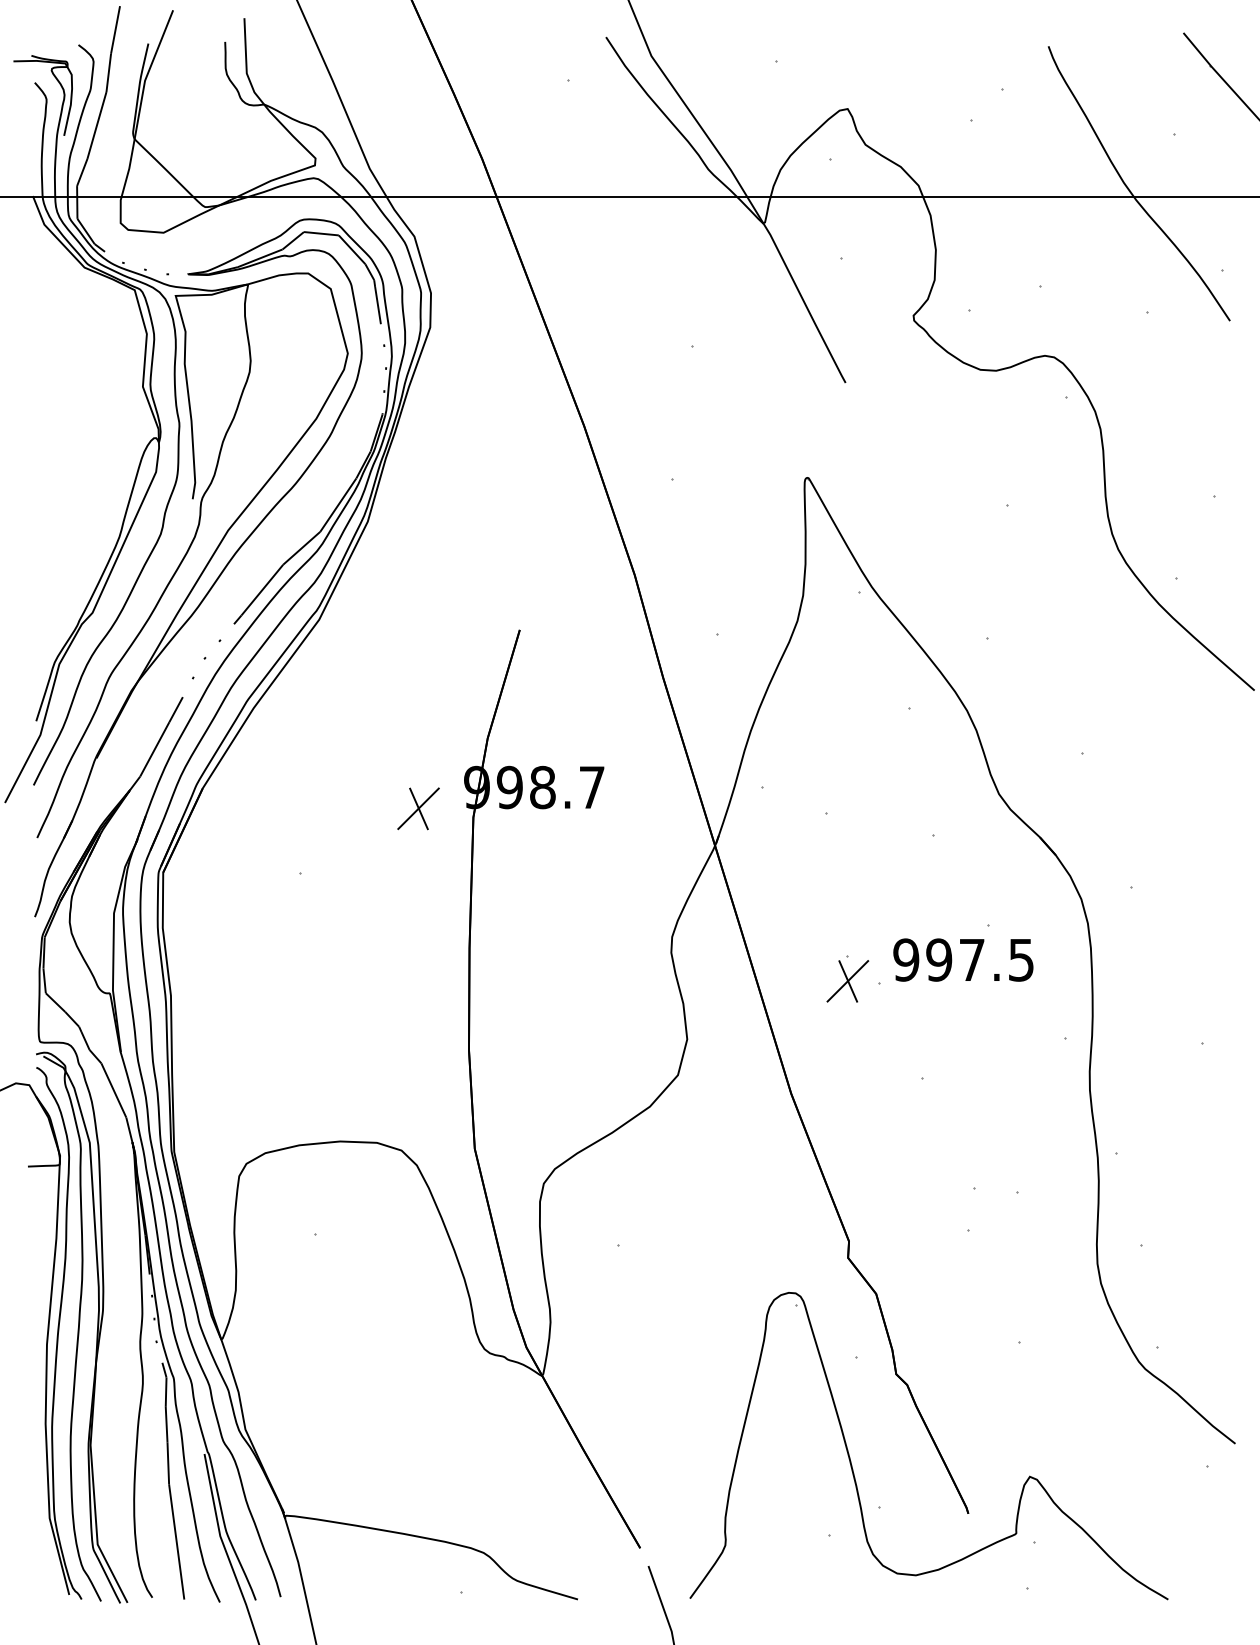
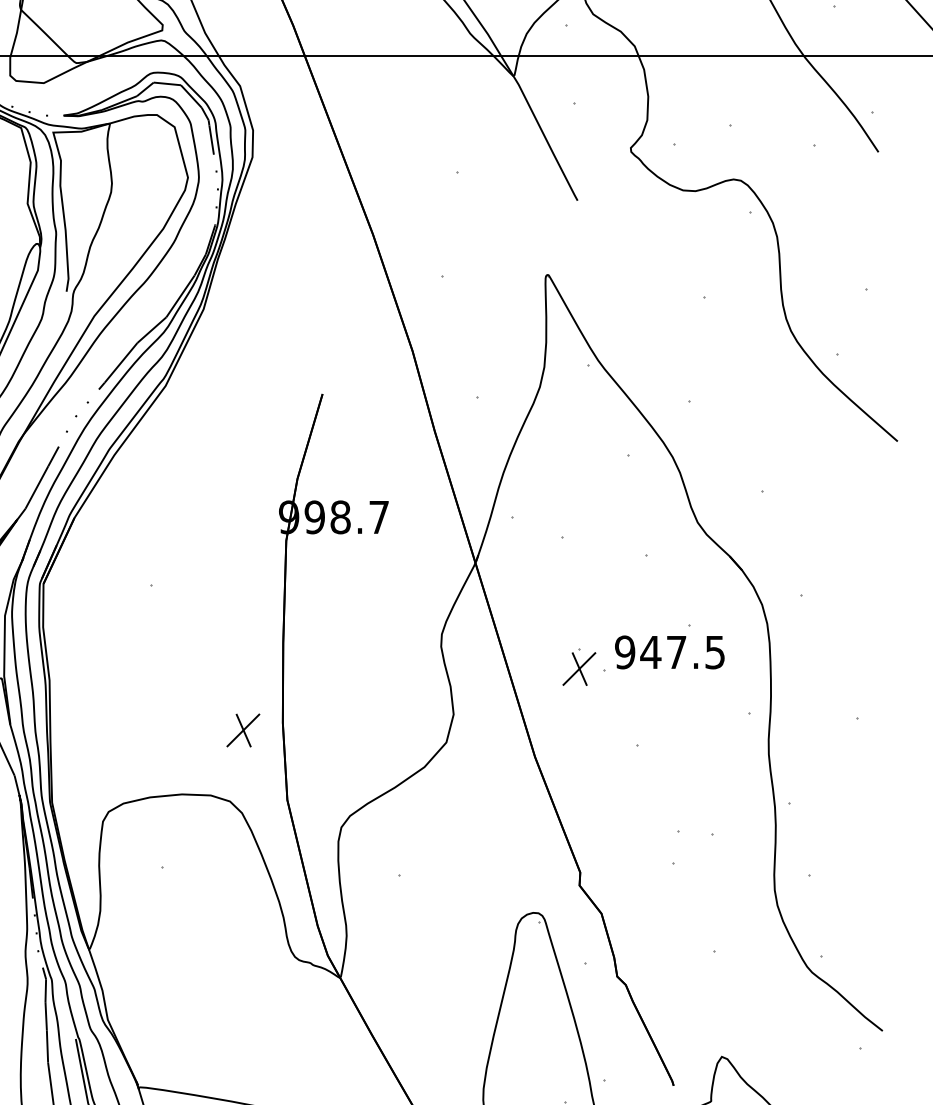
part: (418, 808) -> (243, 730), moved
text: (938, 959) -> (650, 651), 997.5 -> 947.5

